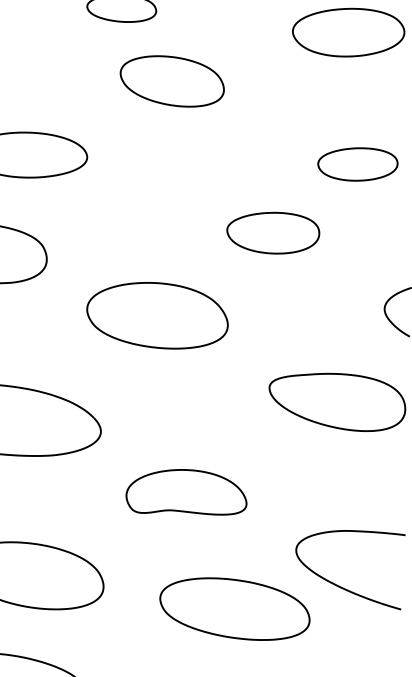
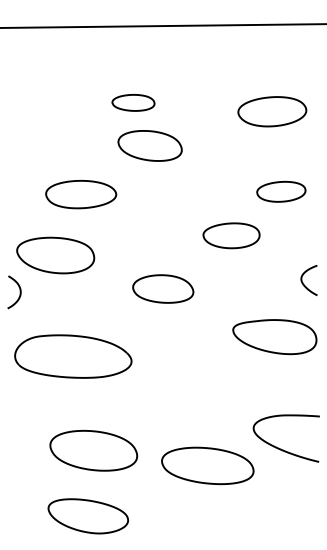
part: (171, 80) -> (149, 145), moved
part: (158, 314) -> (163, 288), size x0.7
part: (186, 491) -> (185, 395), removed
part: (234, 608) -> (207, 465), moved

